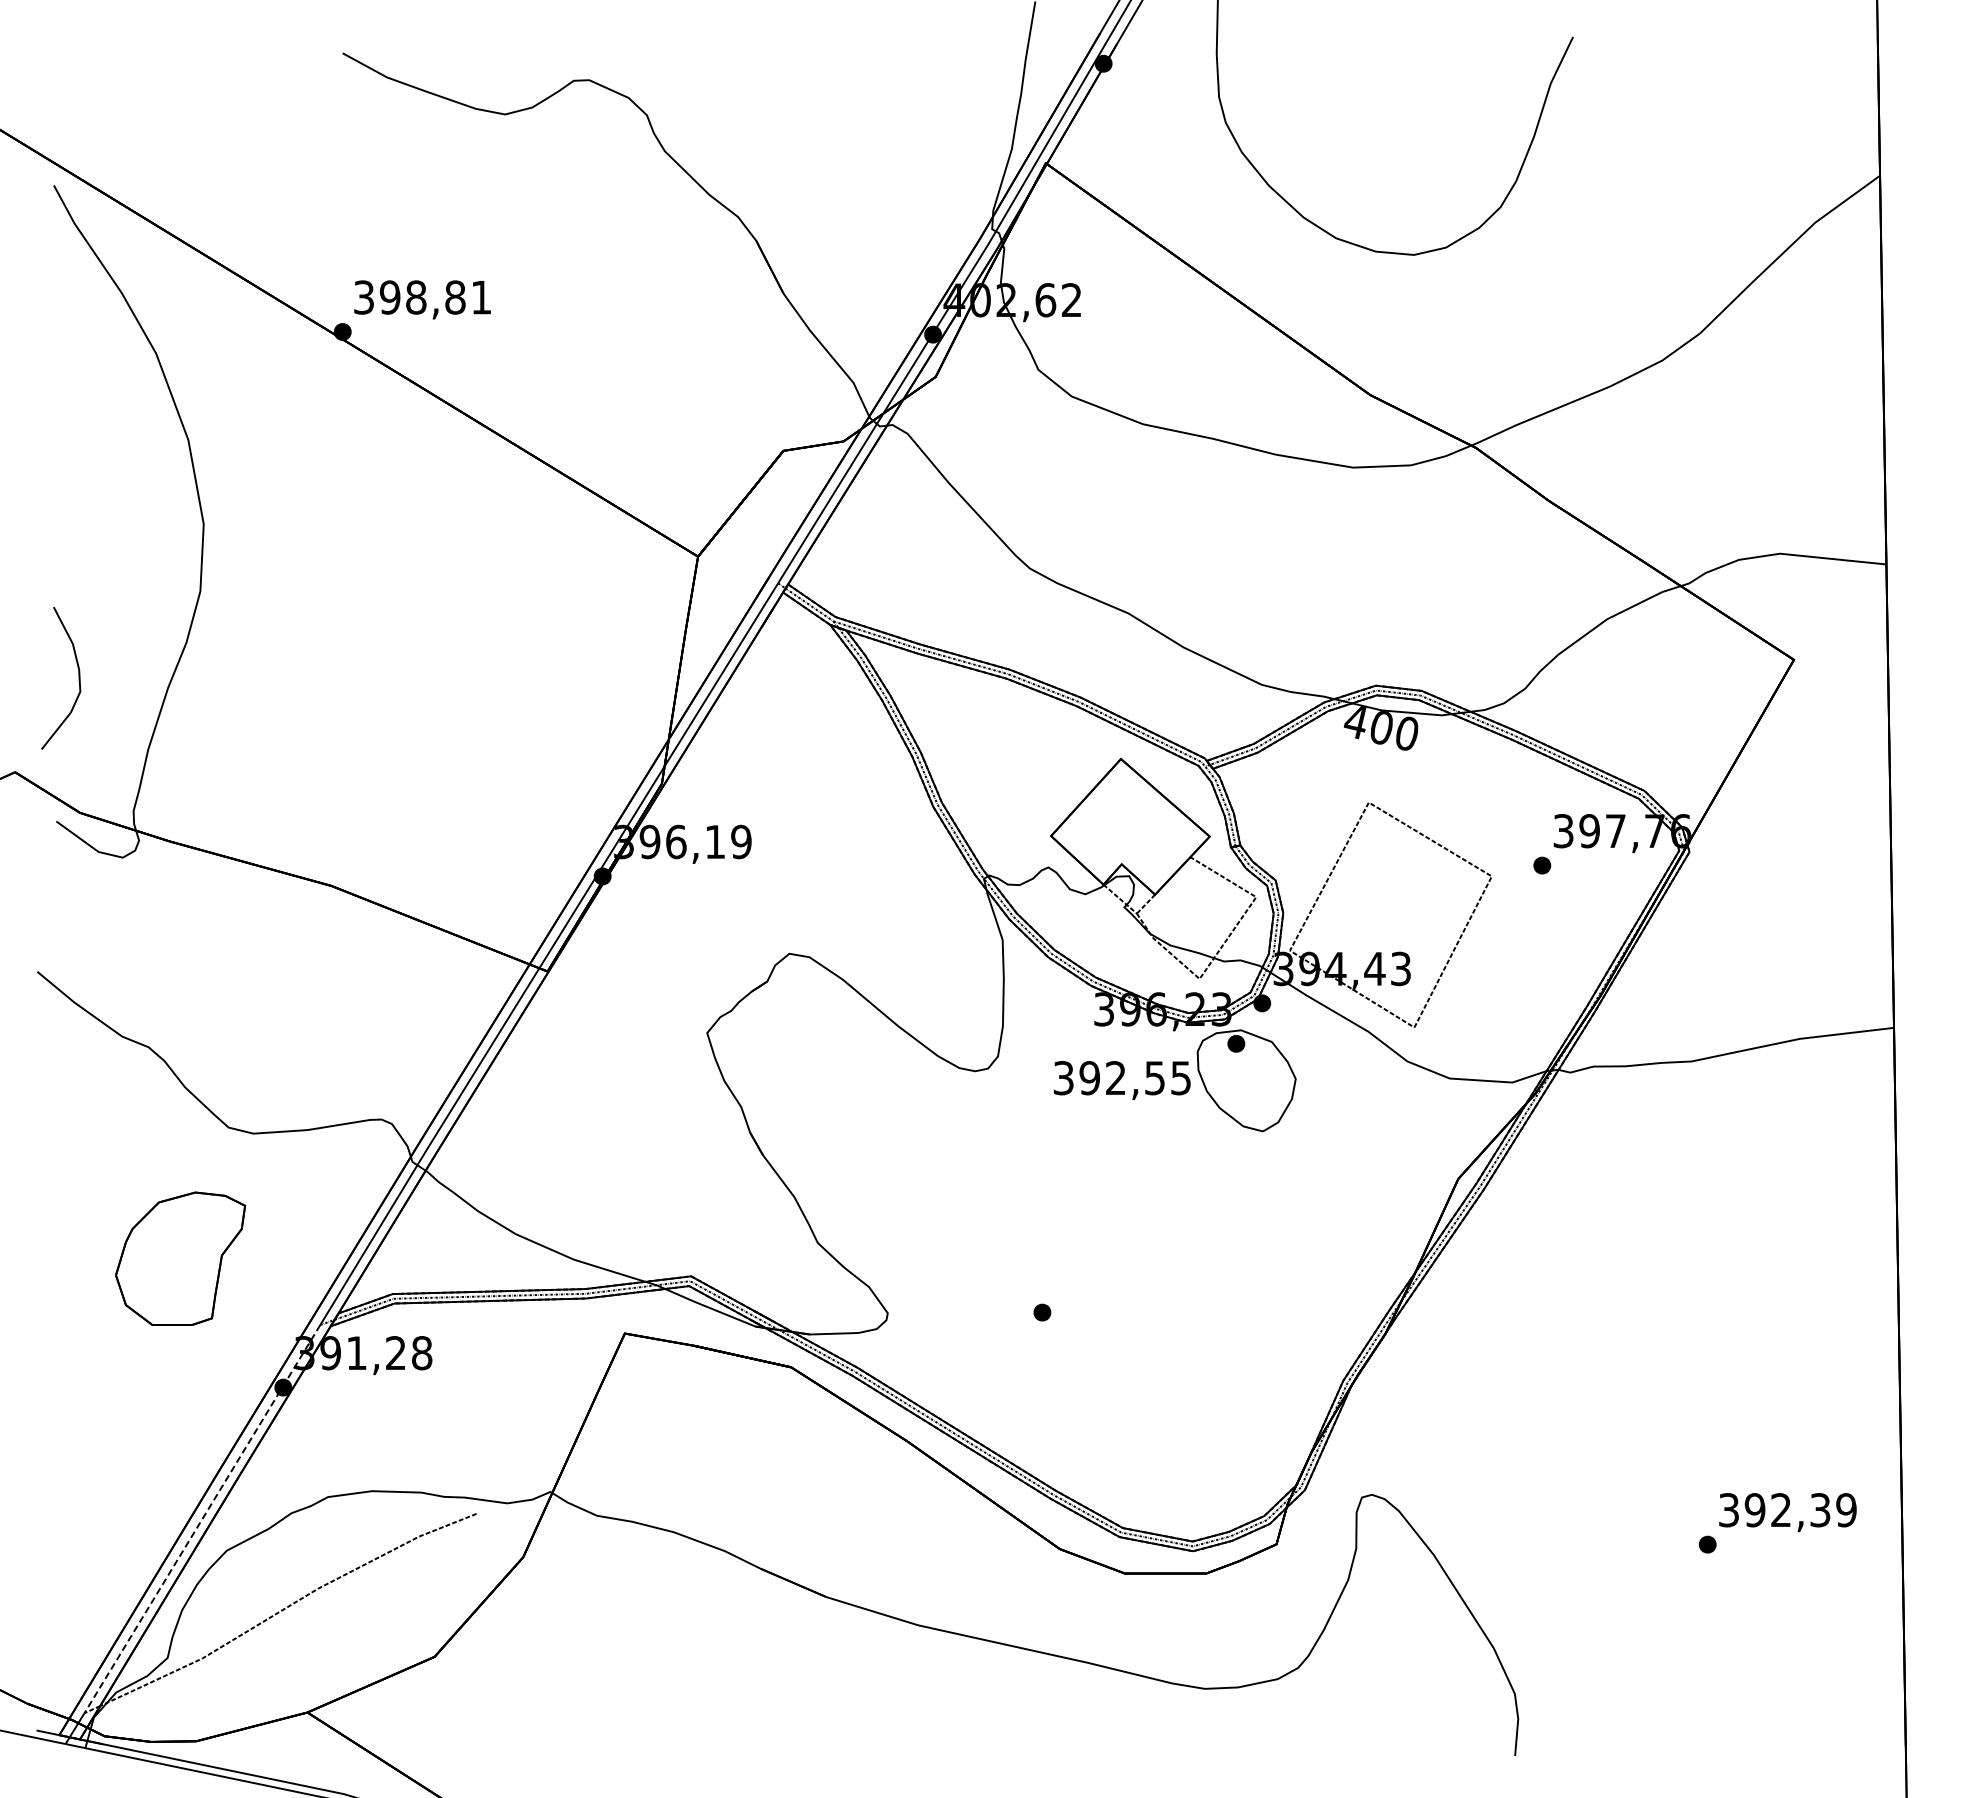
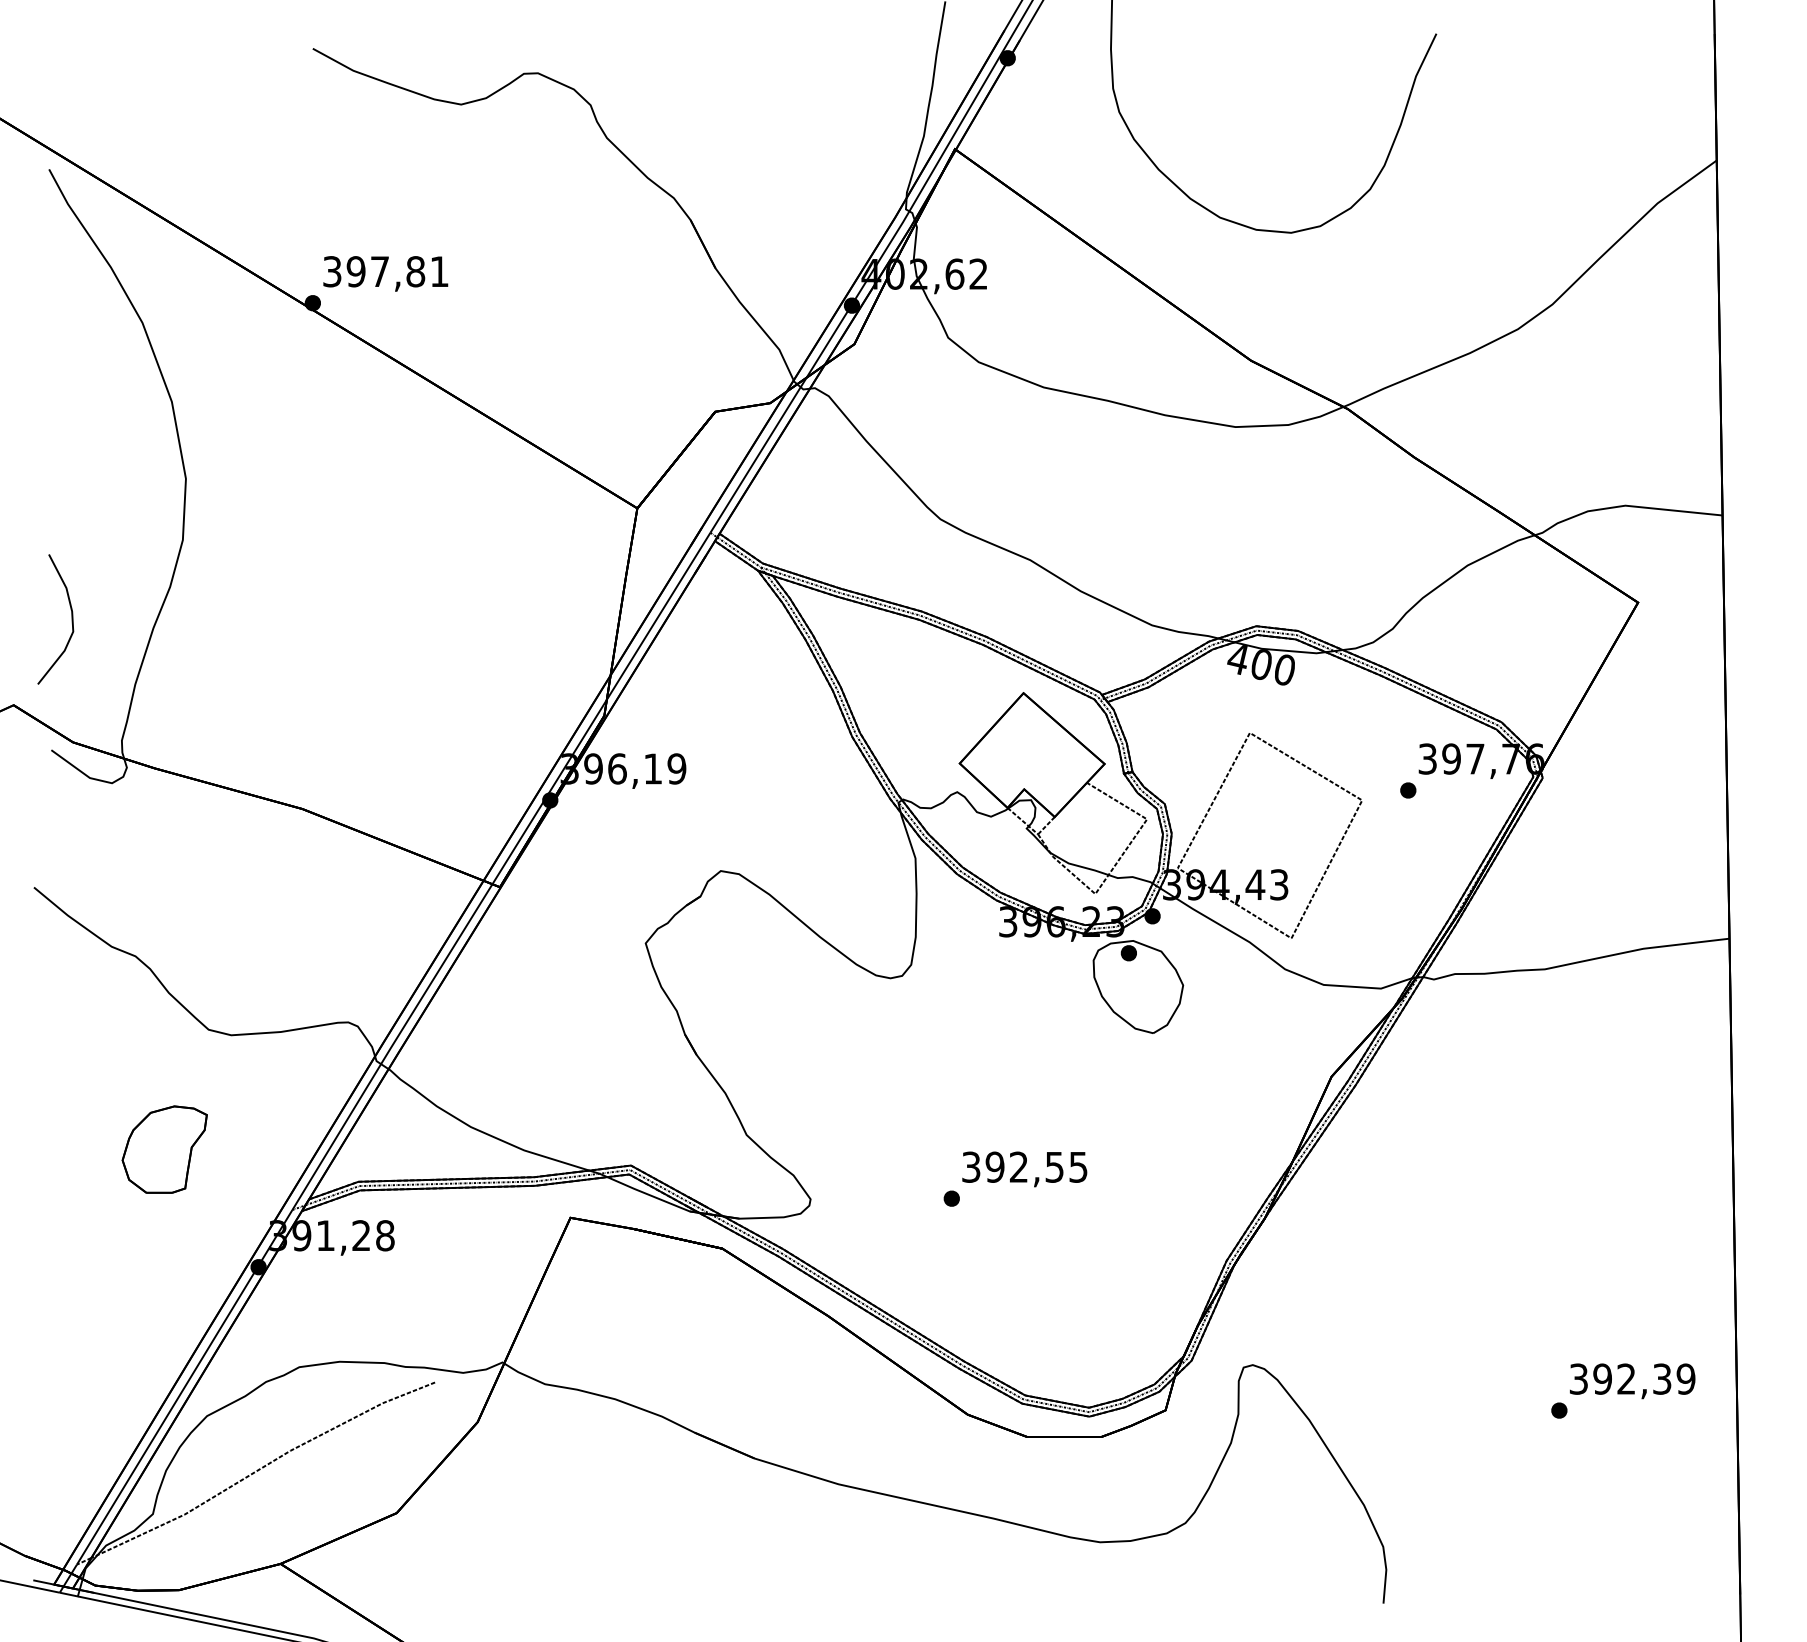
text: (416, 297) -> (380, 271), 398,81 -> 397,81
text: (1122, 1080) -> (1024, 1169), moved
part: (180, 1258) -> (164, 1149), size x0.71
line: (202, 1519) -> (184, 1387), dashed -> solid

